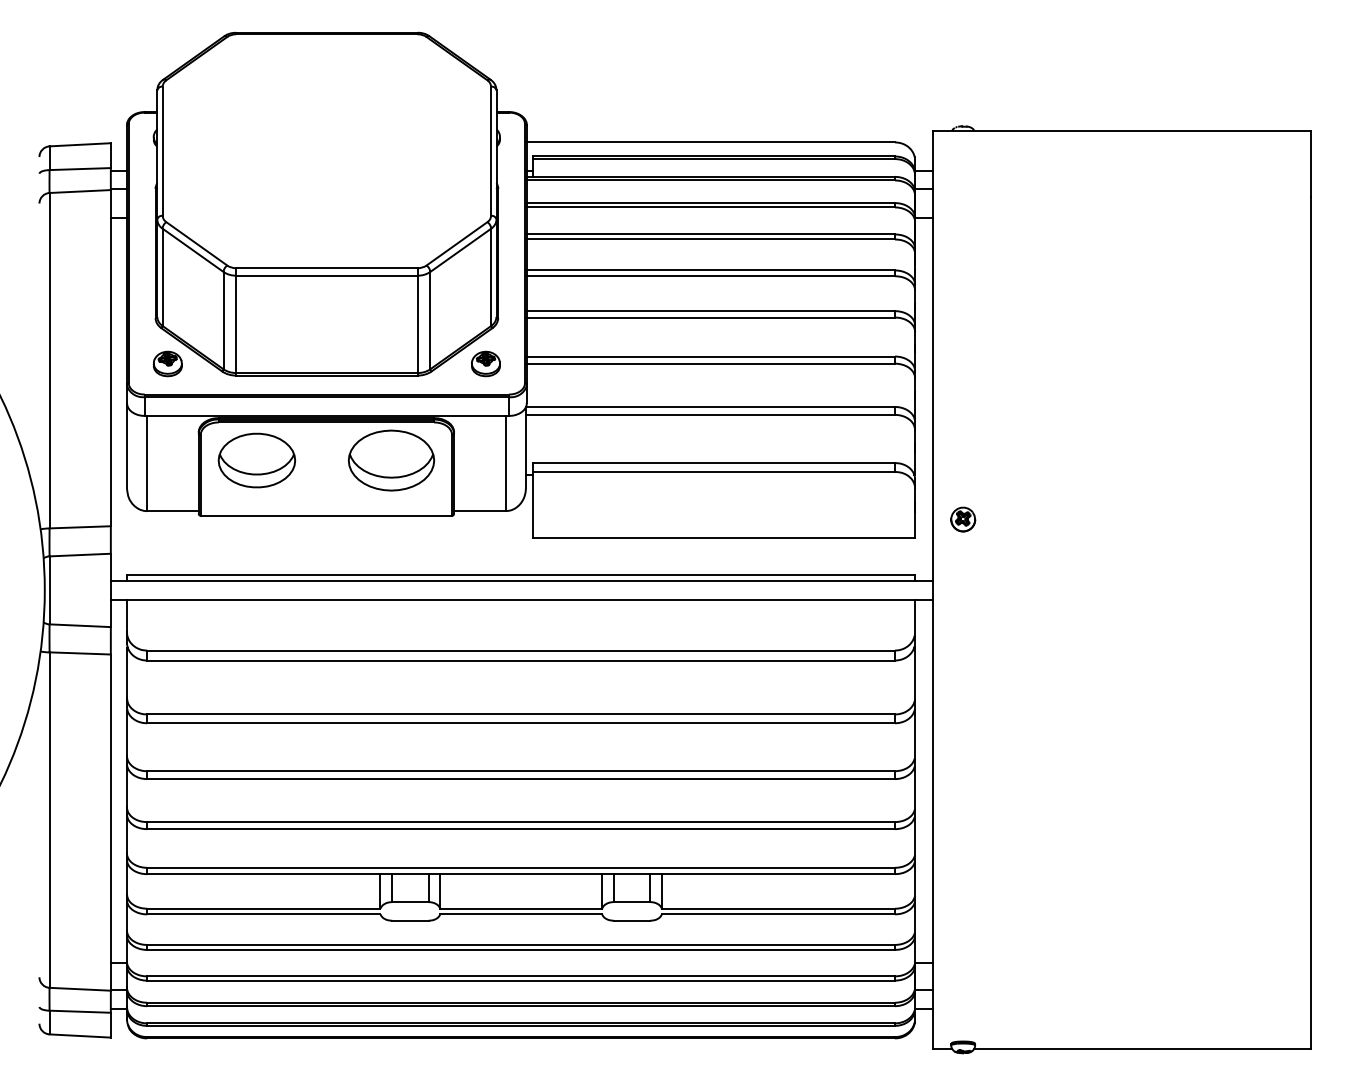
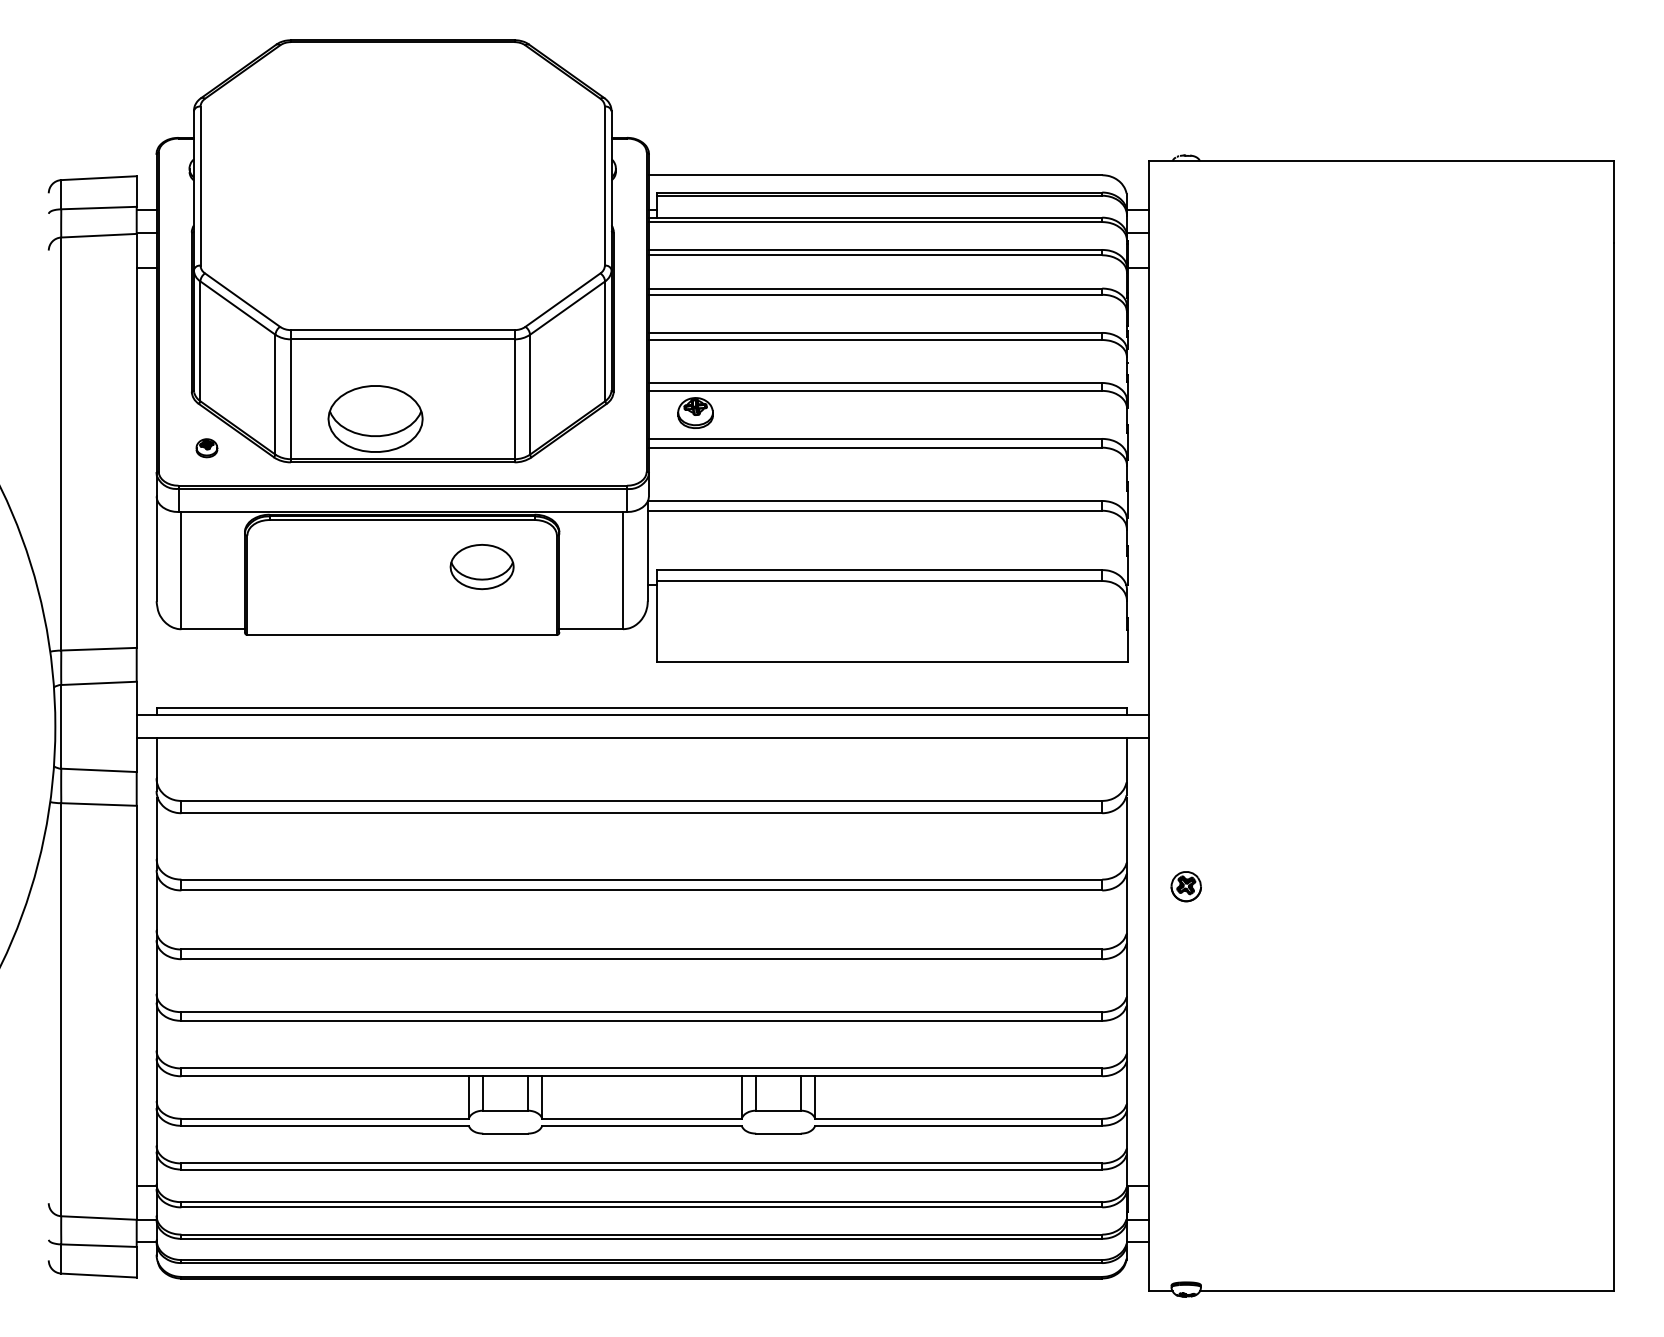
part: (485, 363) -> (695, 412), moved
part: (167, 364) -> (206, 448), size x0.6
part: (256, 460) -> (375, 418), moved
part: (390, 460) -> (481, 566), size x0.6
part: (962, 519) -> (1185, 886), moved

